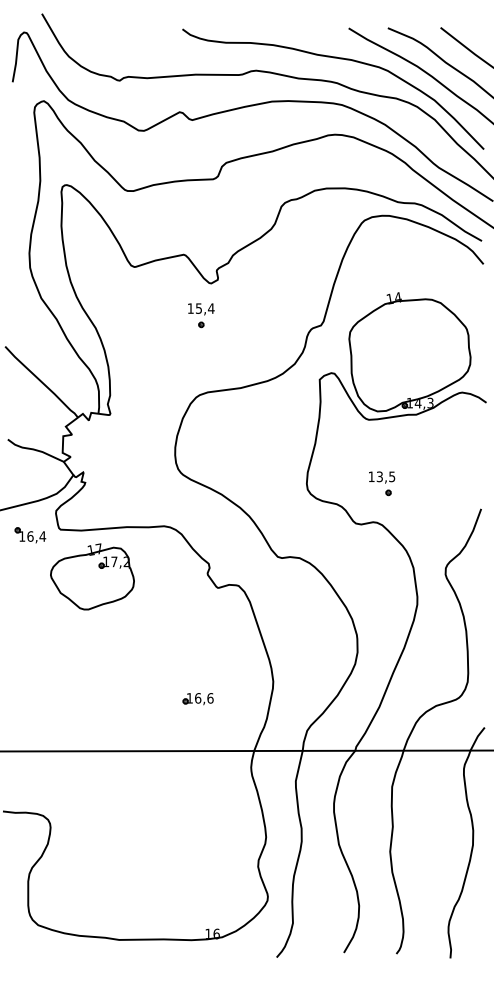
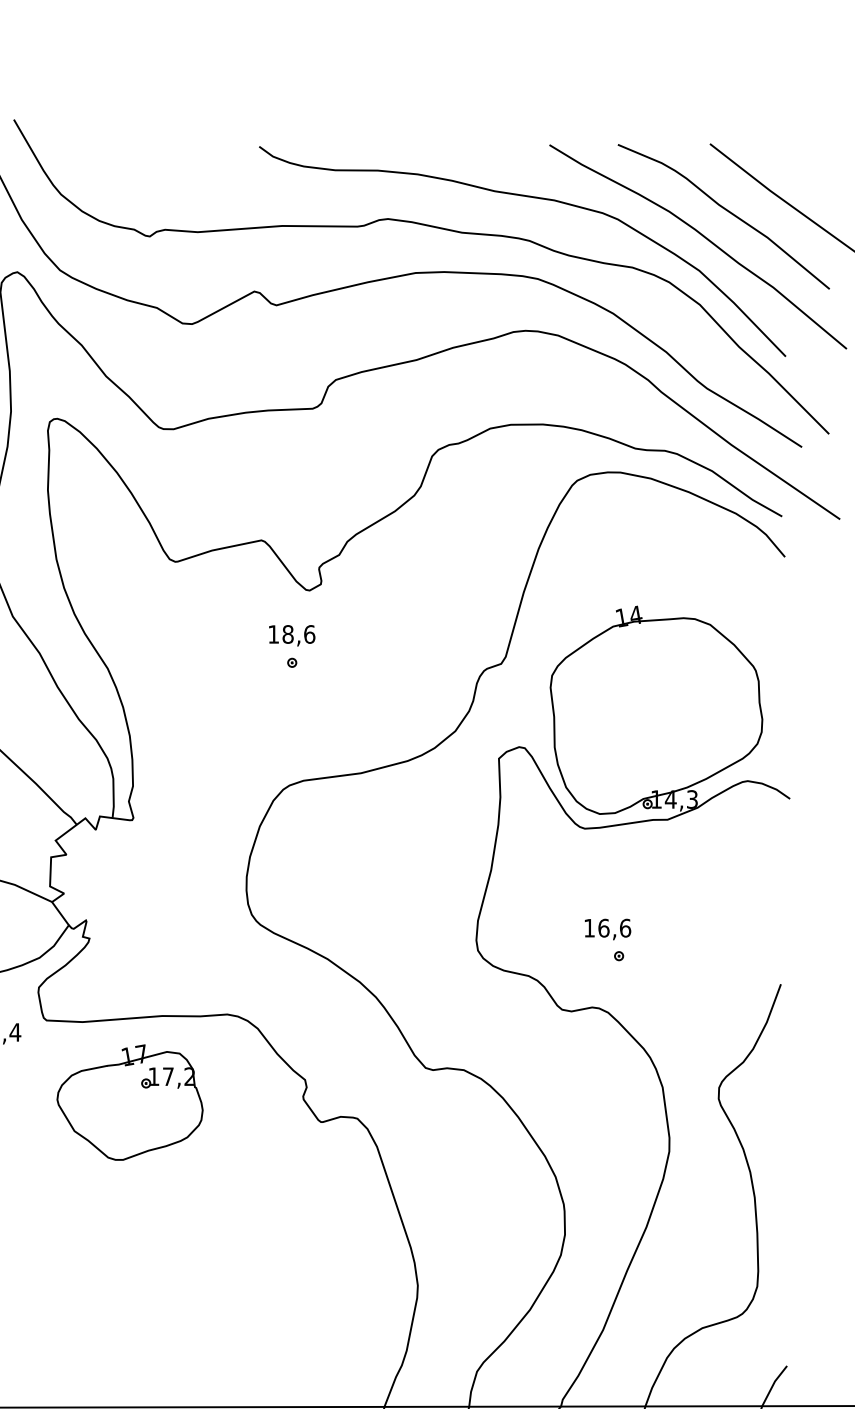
text: (204, 308) -> (297, 634), 15,4 -> 18,6
text: (385, 476) -> (613, 927), 13,5 -> 16,6
part: (92, 576) -> (130, 1102), moved
part: (197, 699) -> (285, 1316), removed

